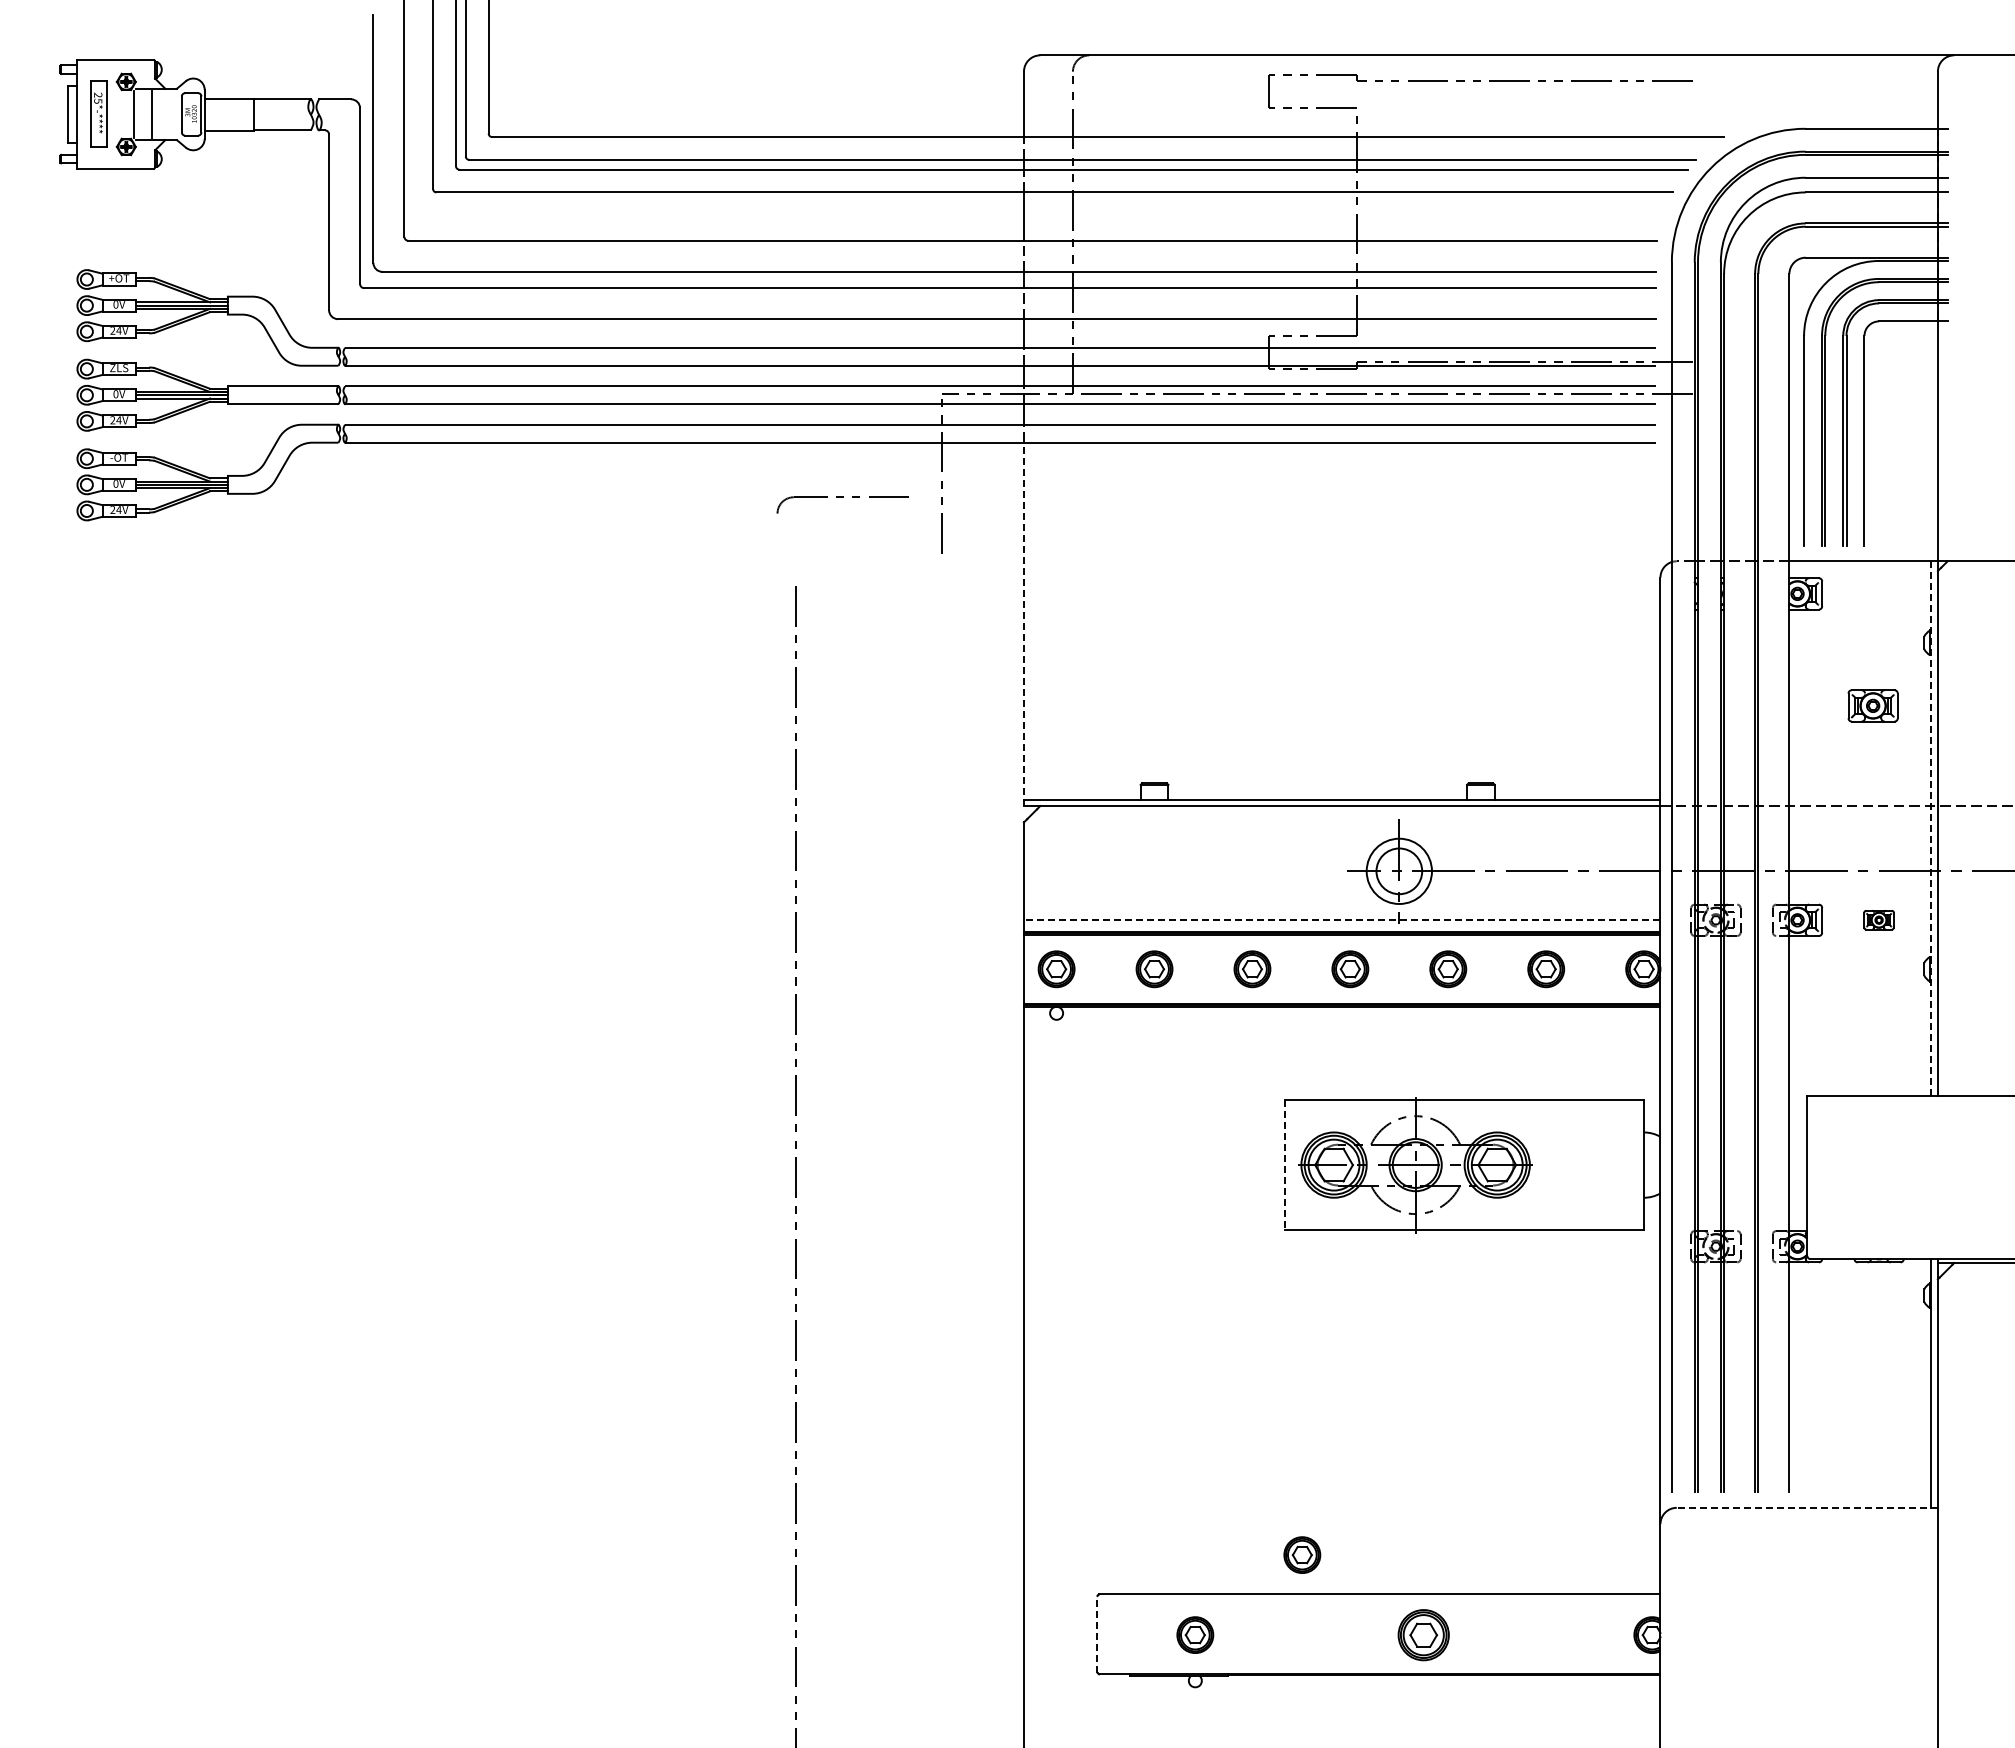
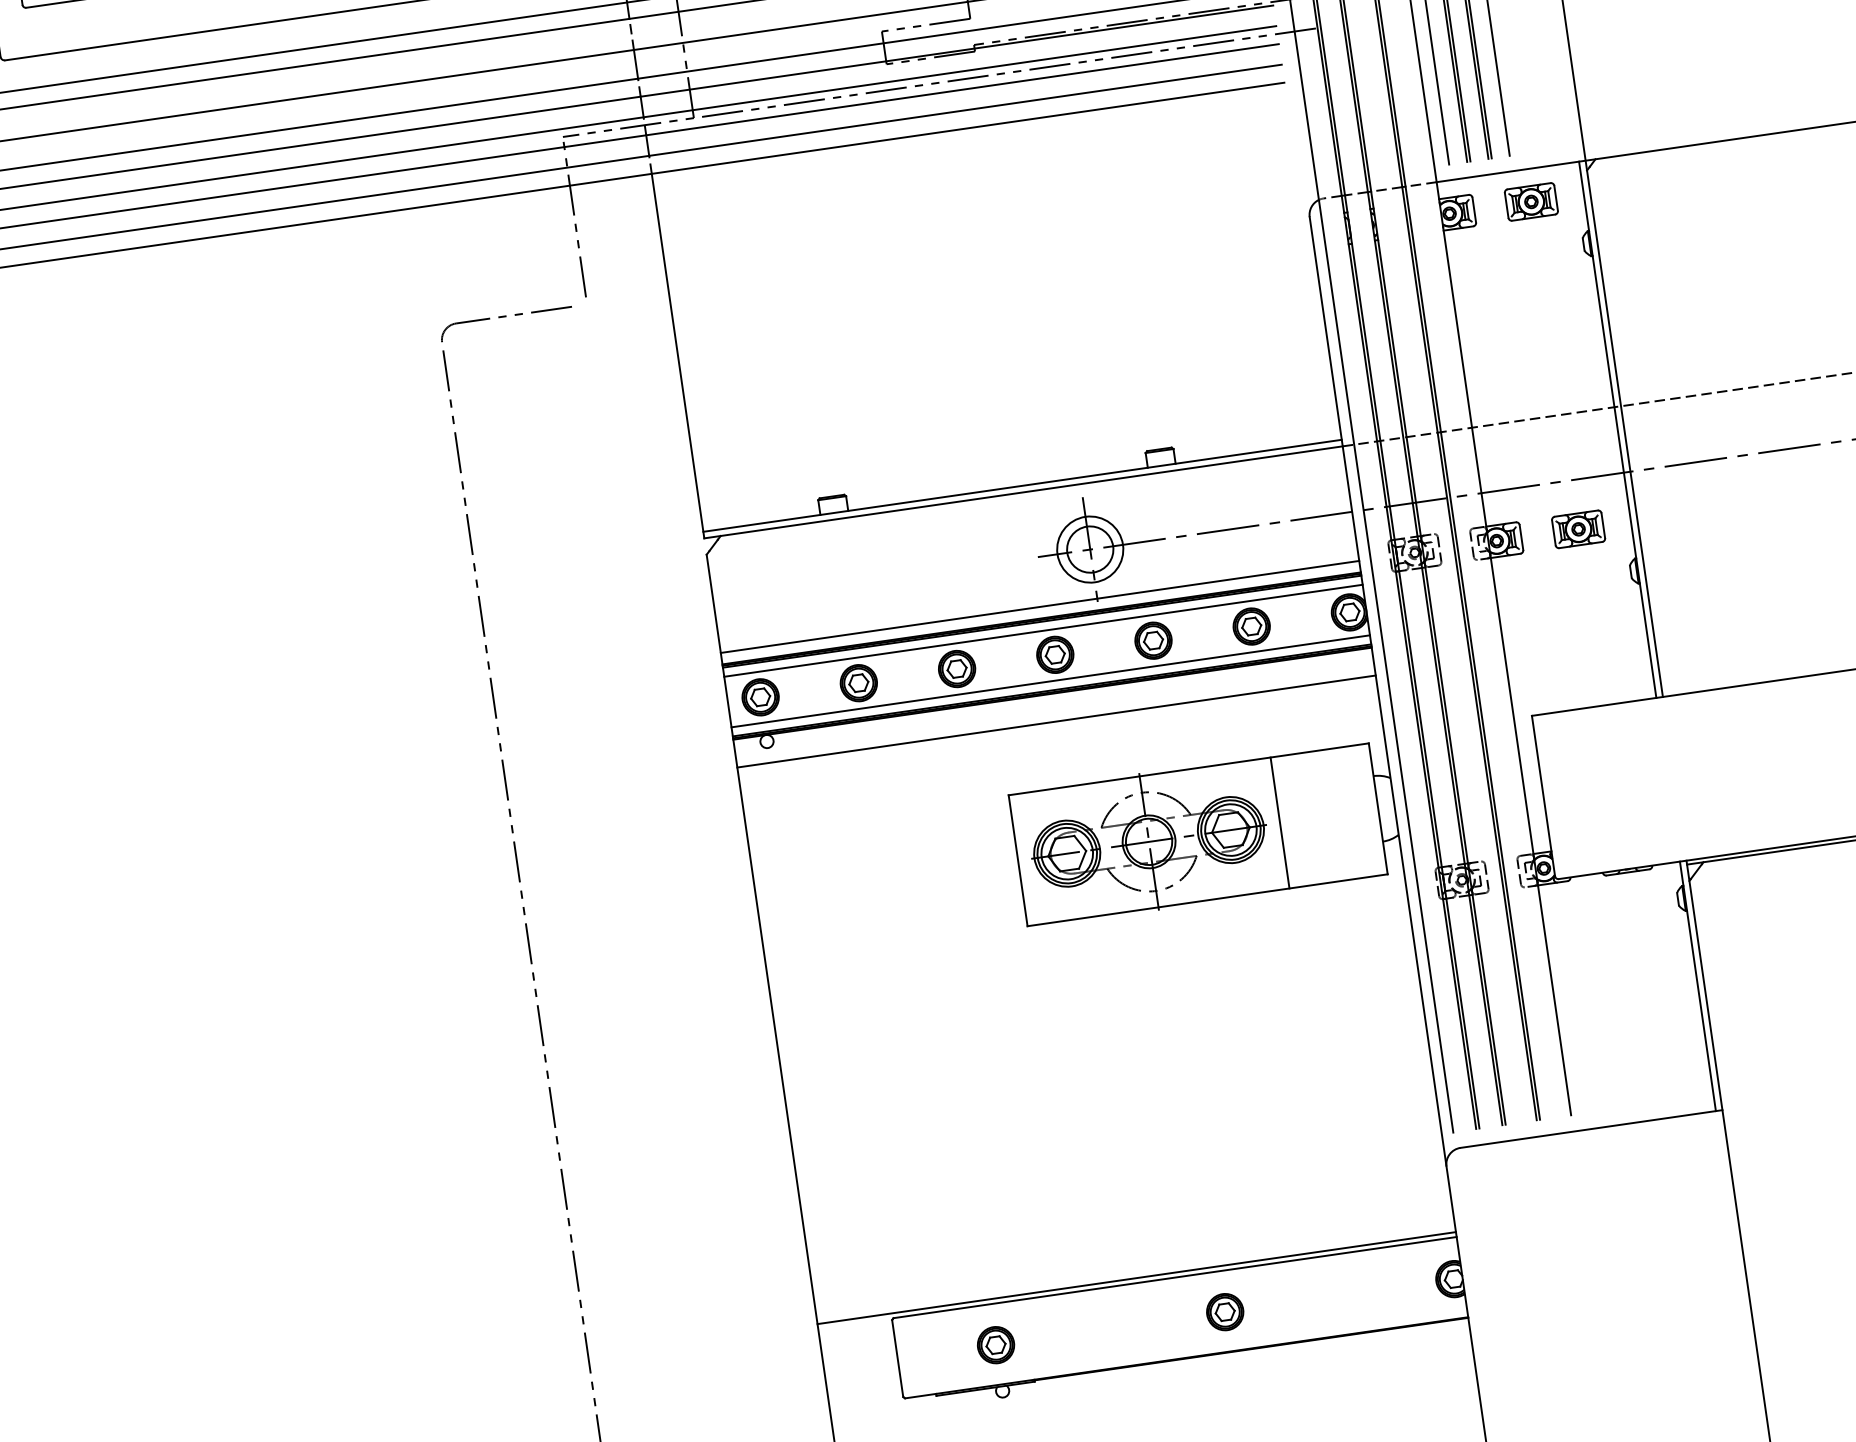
part: (842, 497) -> (504, 316), moved
line: (1023, 624) -> (677, 356), dashed -> solid
part: (1872, 705) -> (1530, 201), moved
line: (1931, 828) -> (1617, 429), dashed -> solid
part: (1878, 919) -> (1577, 528), size x1.67
line: (1341, 920) -> (1039, 607), dashed -> solid
line: (1341, 944) -> (1042, 631), added
line: (1341, 994) -> (1050, 681), added
line: (1341, 1034) -> (1055, 721), added
line: (1546, 1164) -> (1280, 822), added
line: (1285, 1165) -> (1018, 861), dashed -> solid
line: (1807, 1507) -> (1591, 1128), dashed -> solid
part: (1302, 1554) -> (1091, 1248), removed
line: (1341, 1589) -> (1136, 1278), added
line: (1097, 1633) -> (897, 1357), dashed -> solid
part: (1423, 1634) -> (1224, 1311), size x0.71

